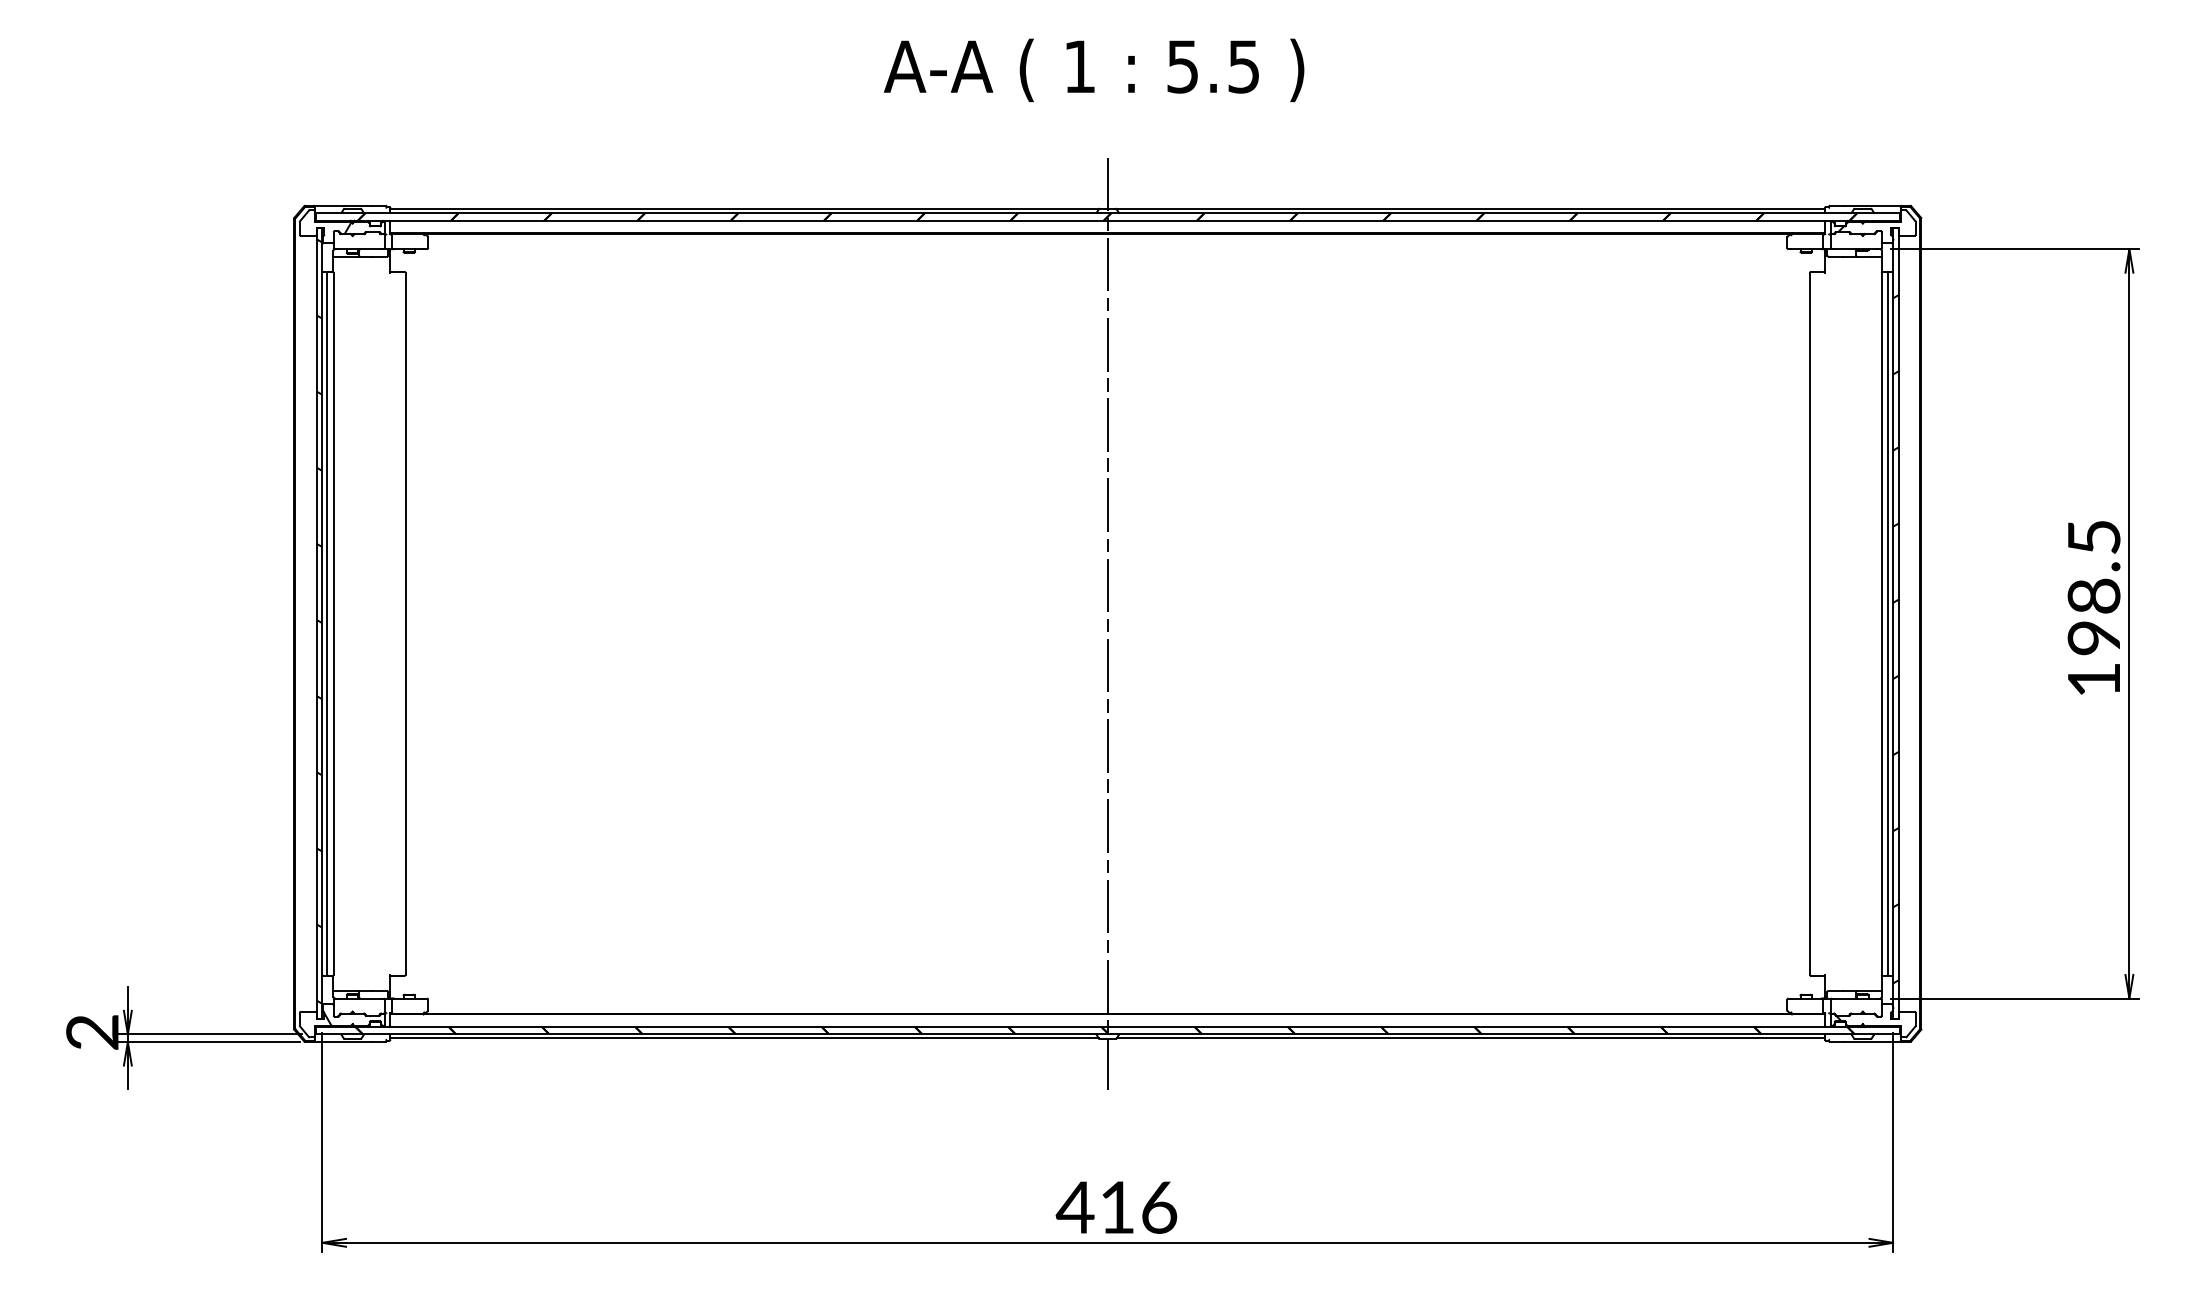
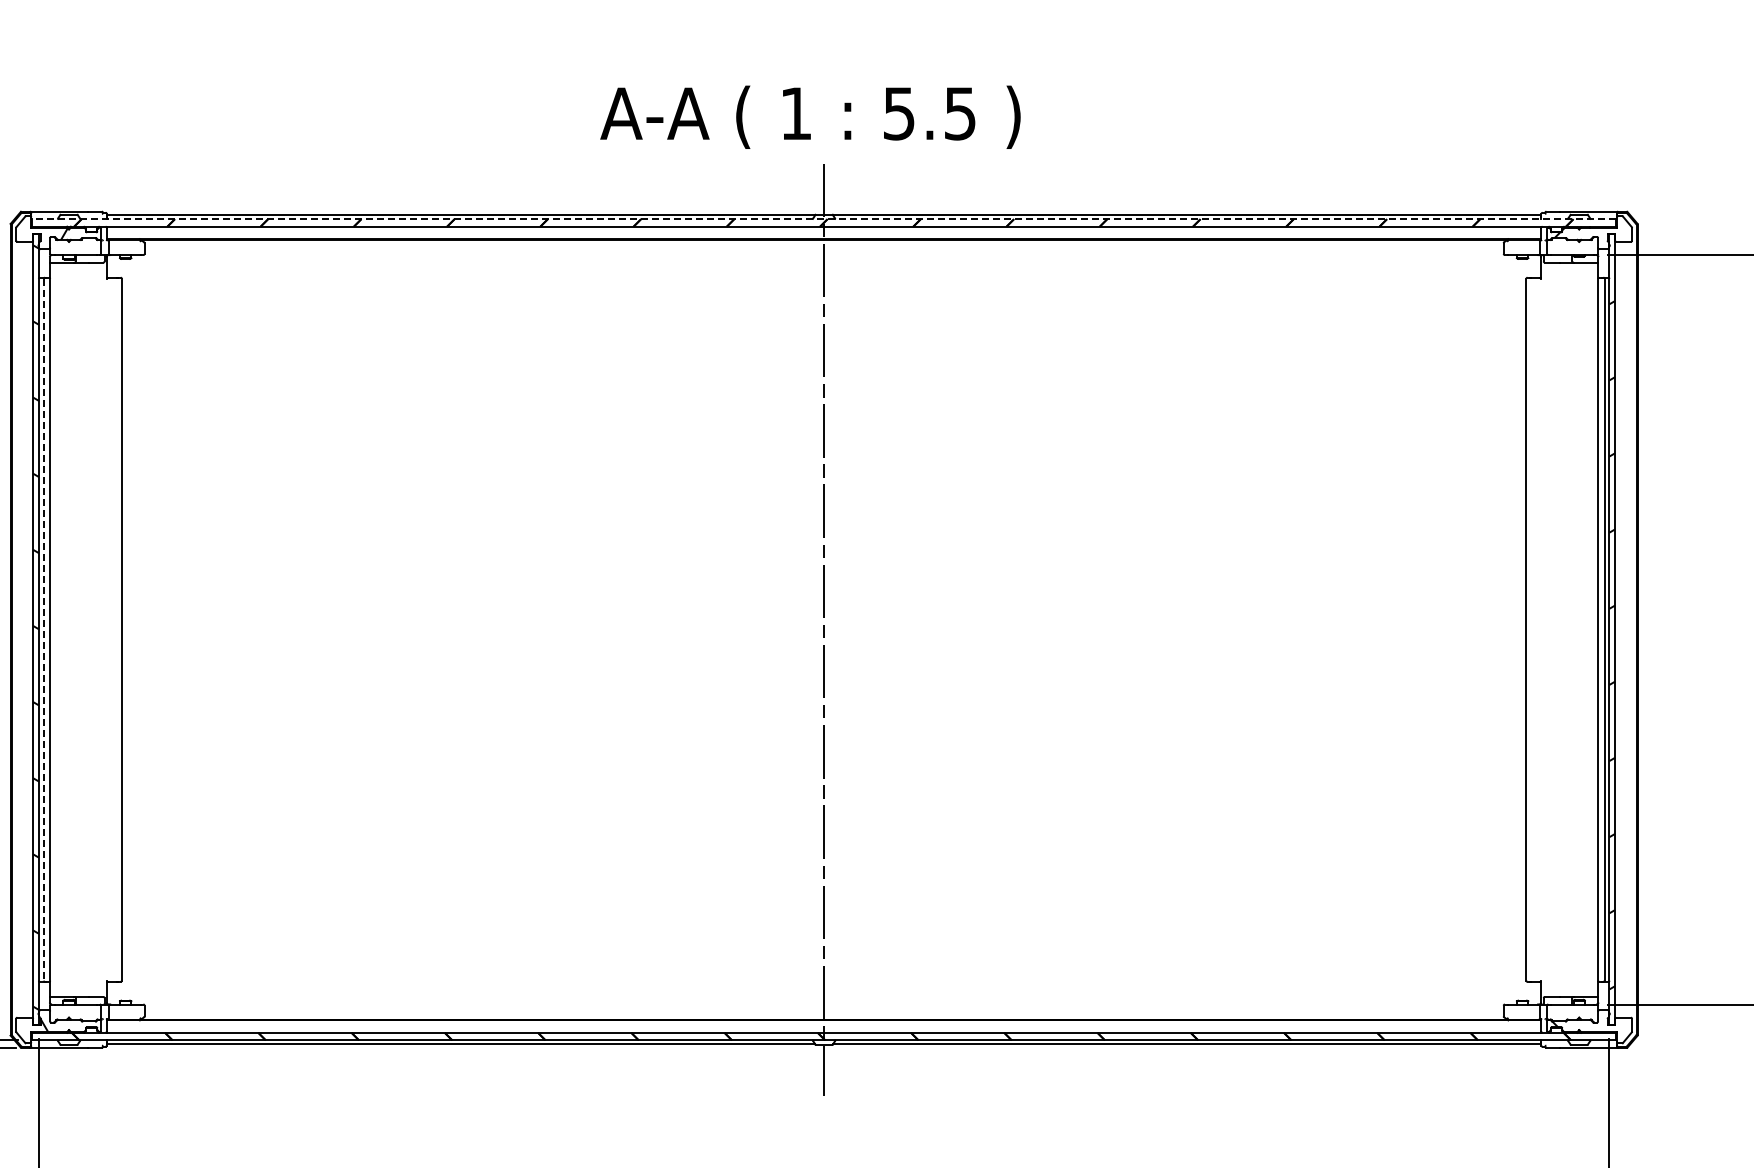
text: (1093, 70) -> (809, 117), moved
line: (1107, 213) -> (823, 219), solid -> dashed
line: (327, 623) -> (43, 629), solid -> dashed

